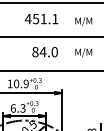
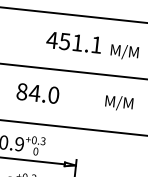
text: (41, 19) -> (73, 43), moved
text: (44, 52) -> (36, 94), moved

